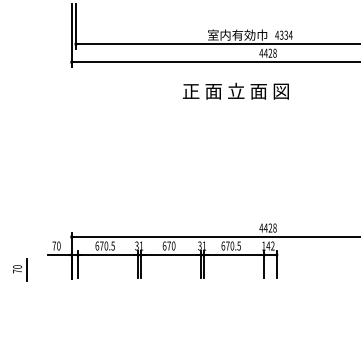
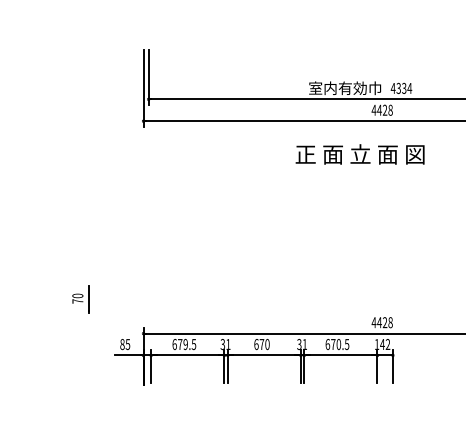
text: (235, 91) -> (359, 154), moved
text: (56, 246) -> (125, 344), 70 -> 85
text: (106, 246) -> (185, 344), 670.5 -> 679.5
part: (19, 269) -> (80, 299), moved

